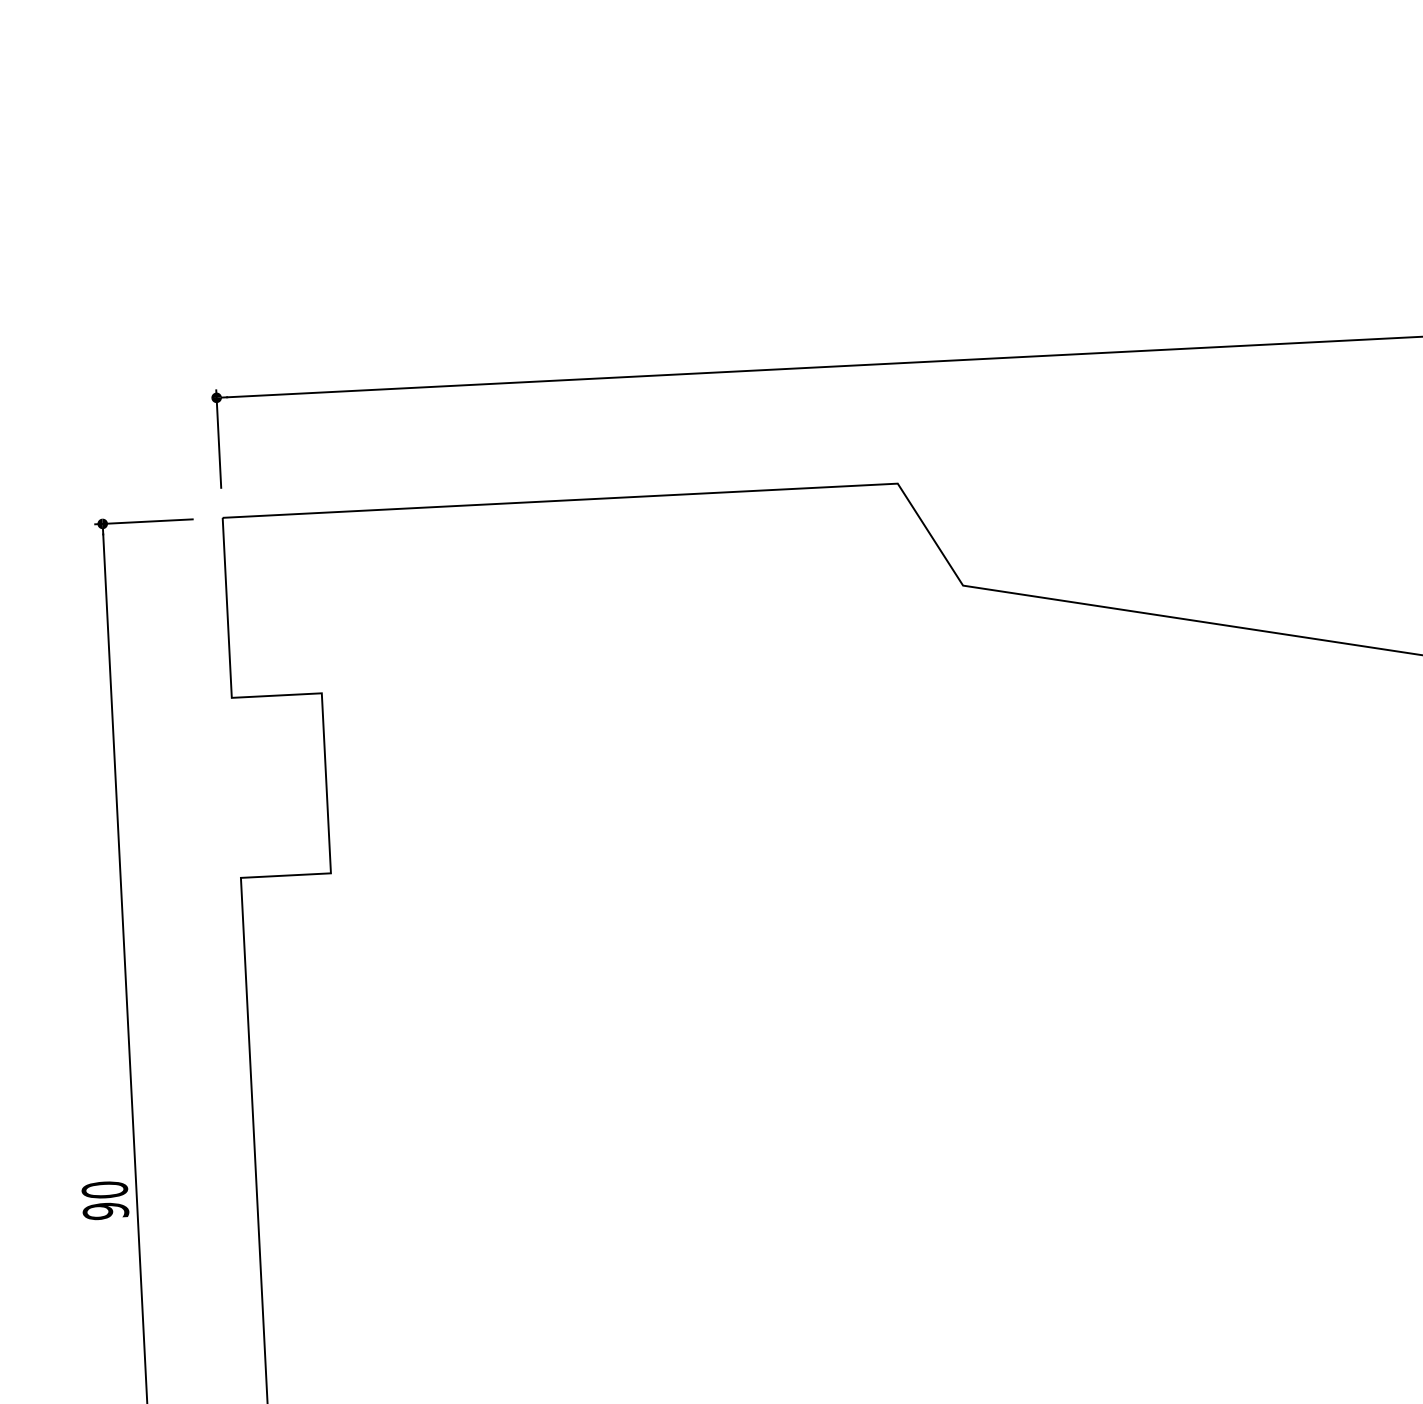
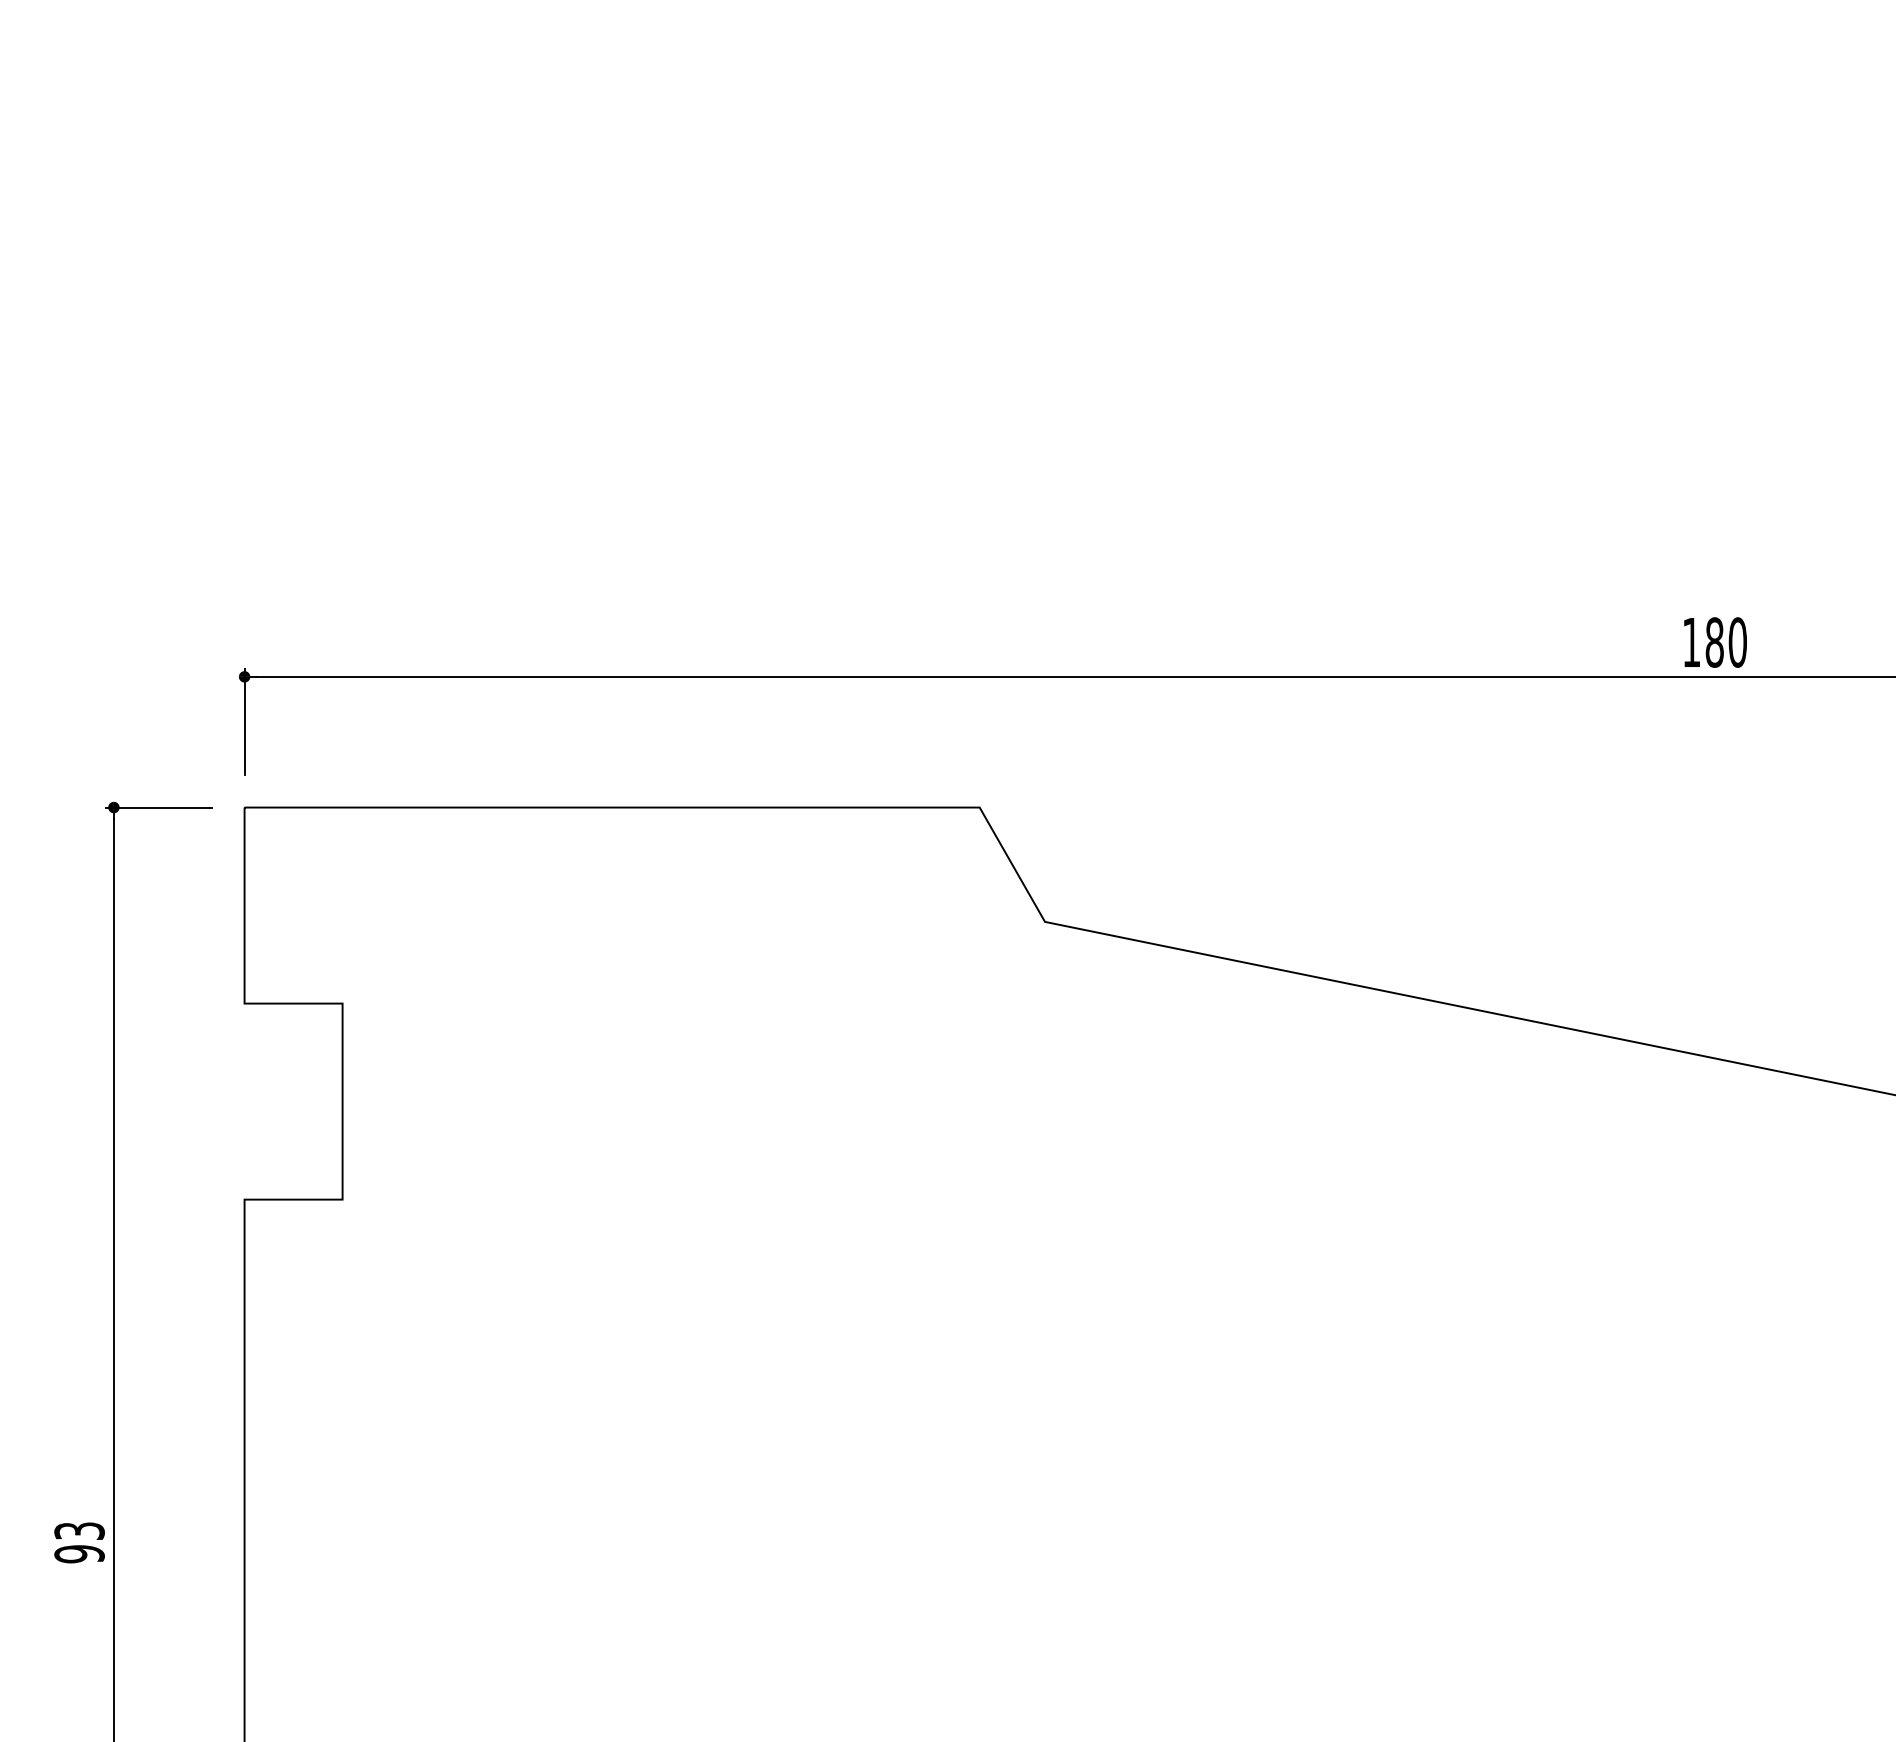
text: (104, 1190) -> (79, 1531), 90 -> 93

